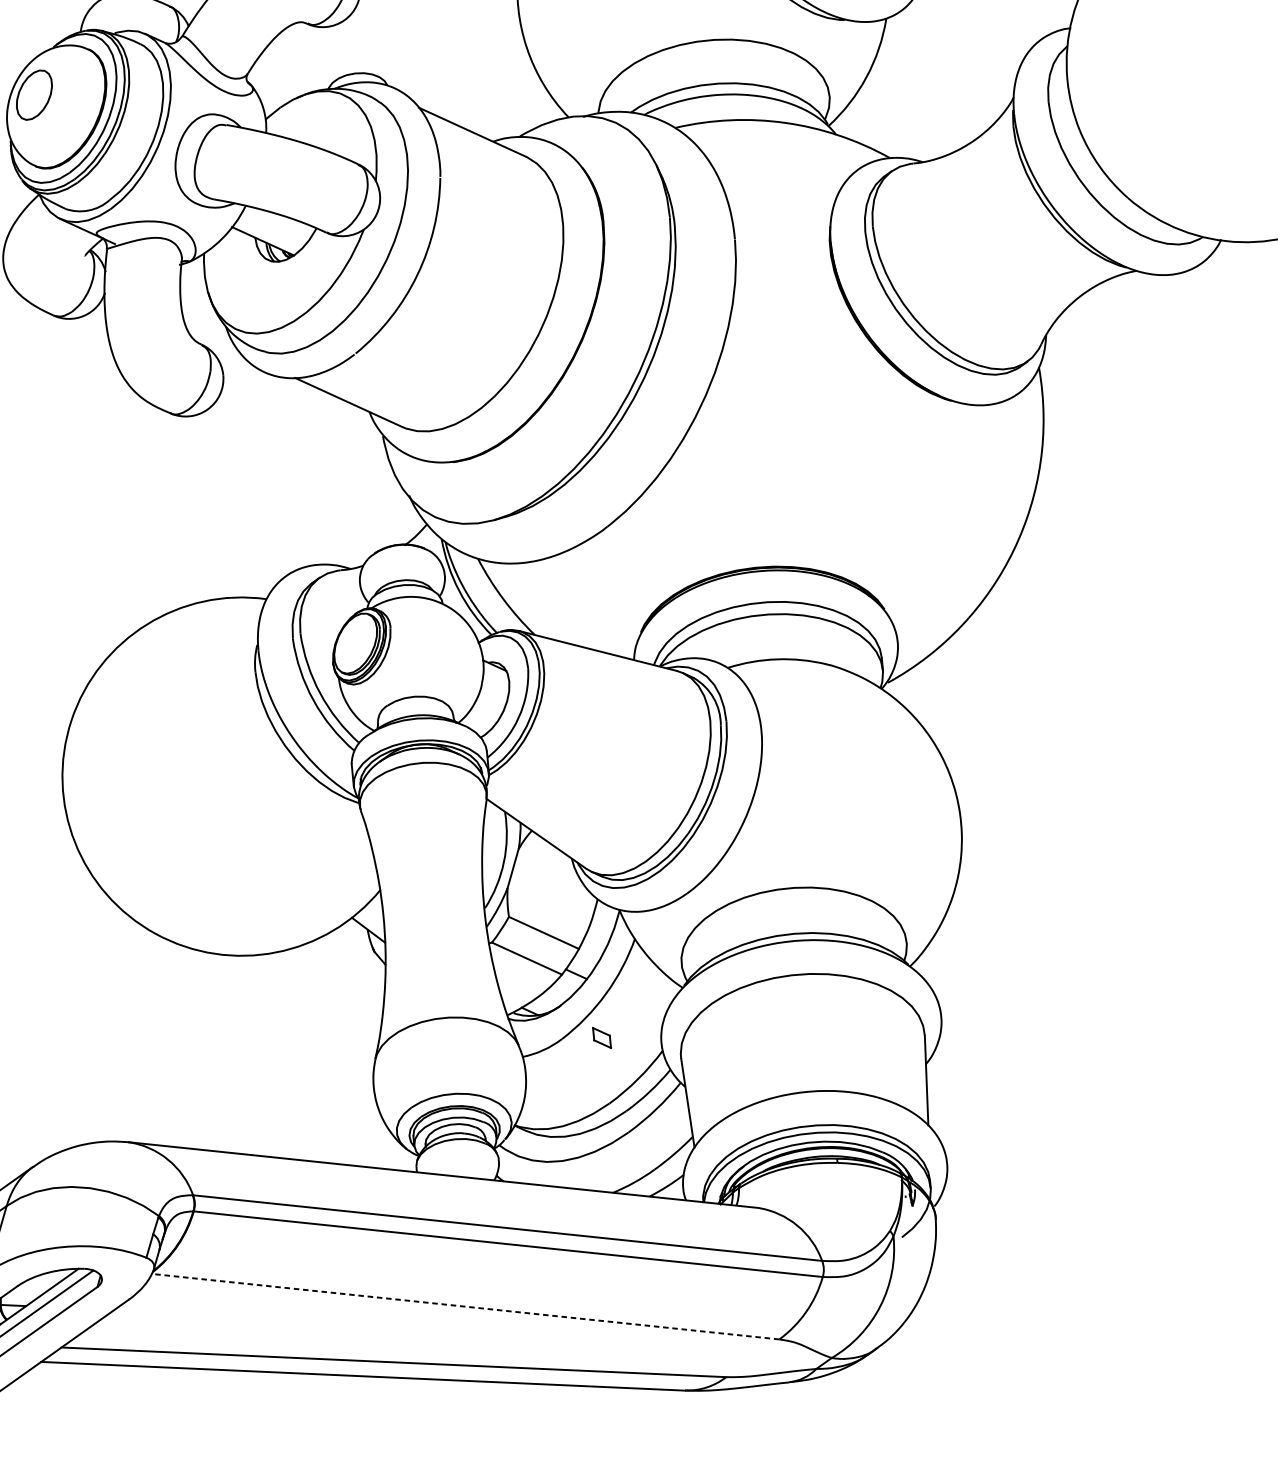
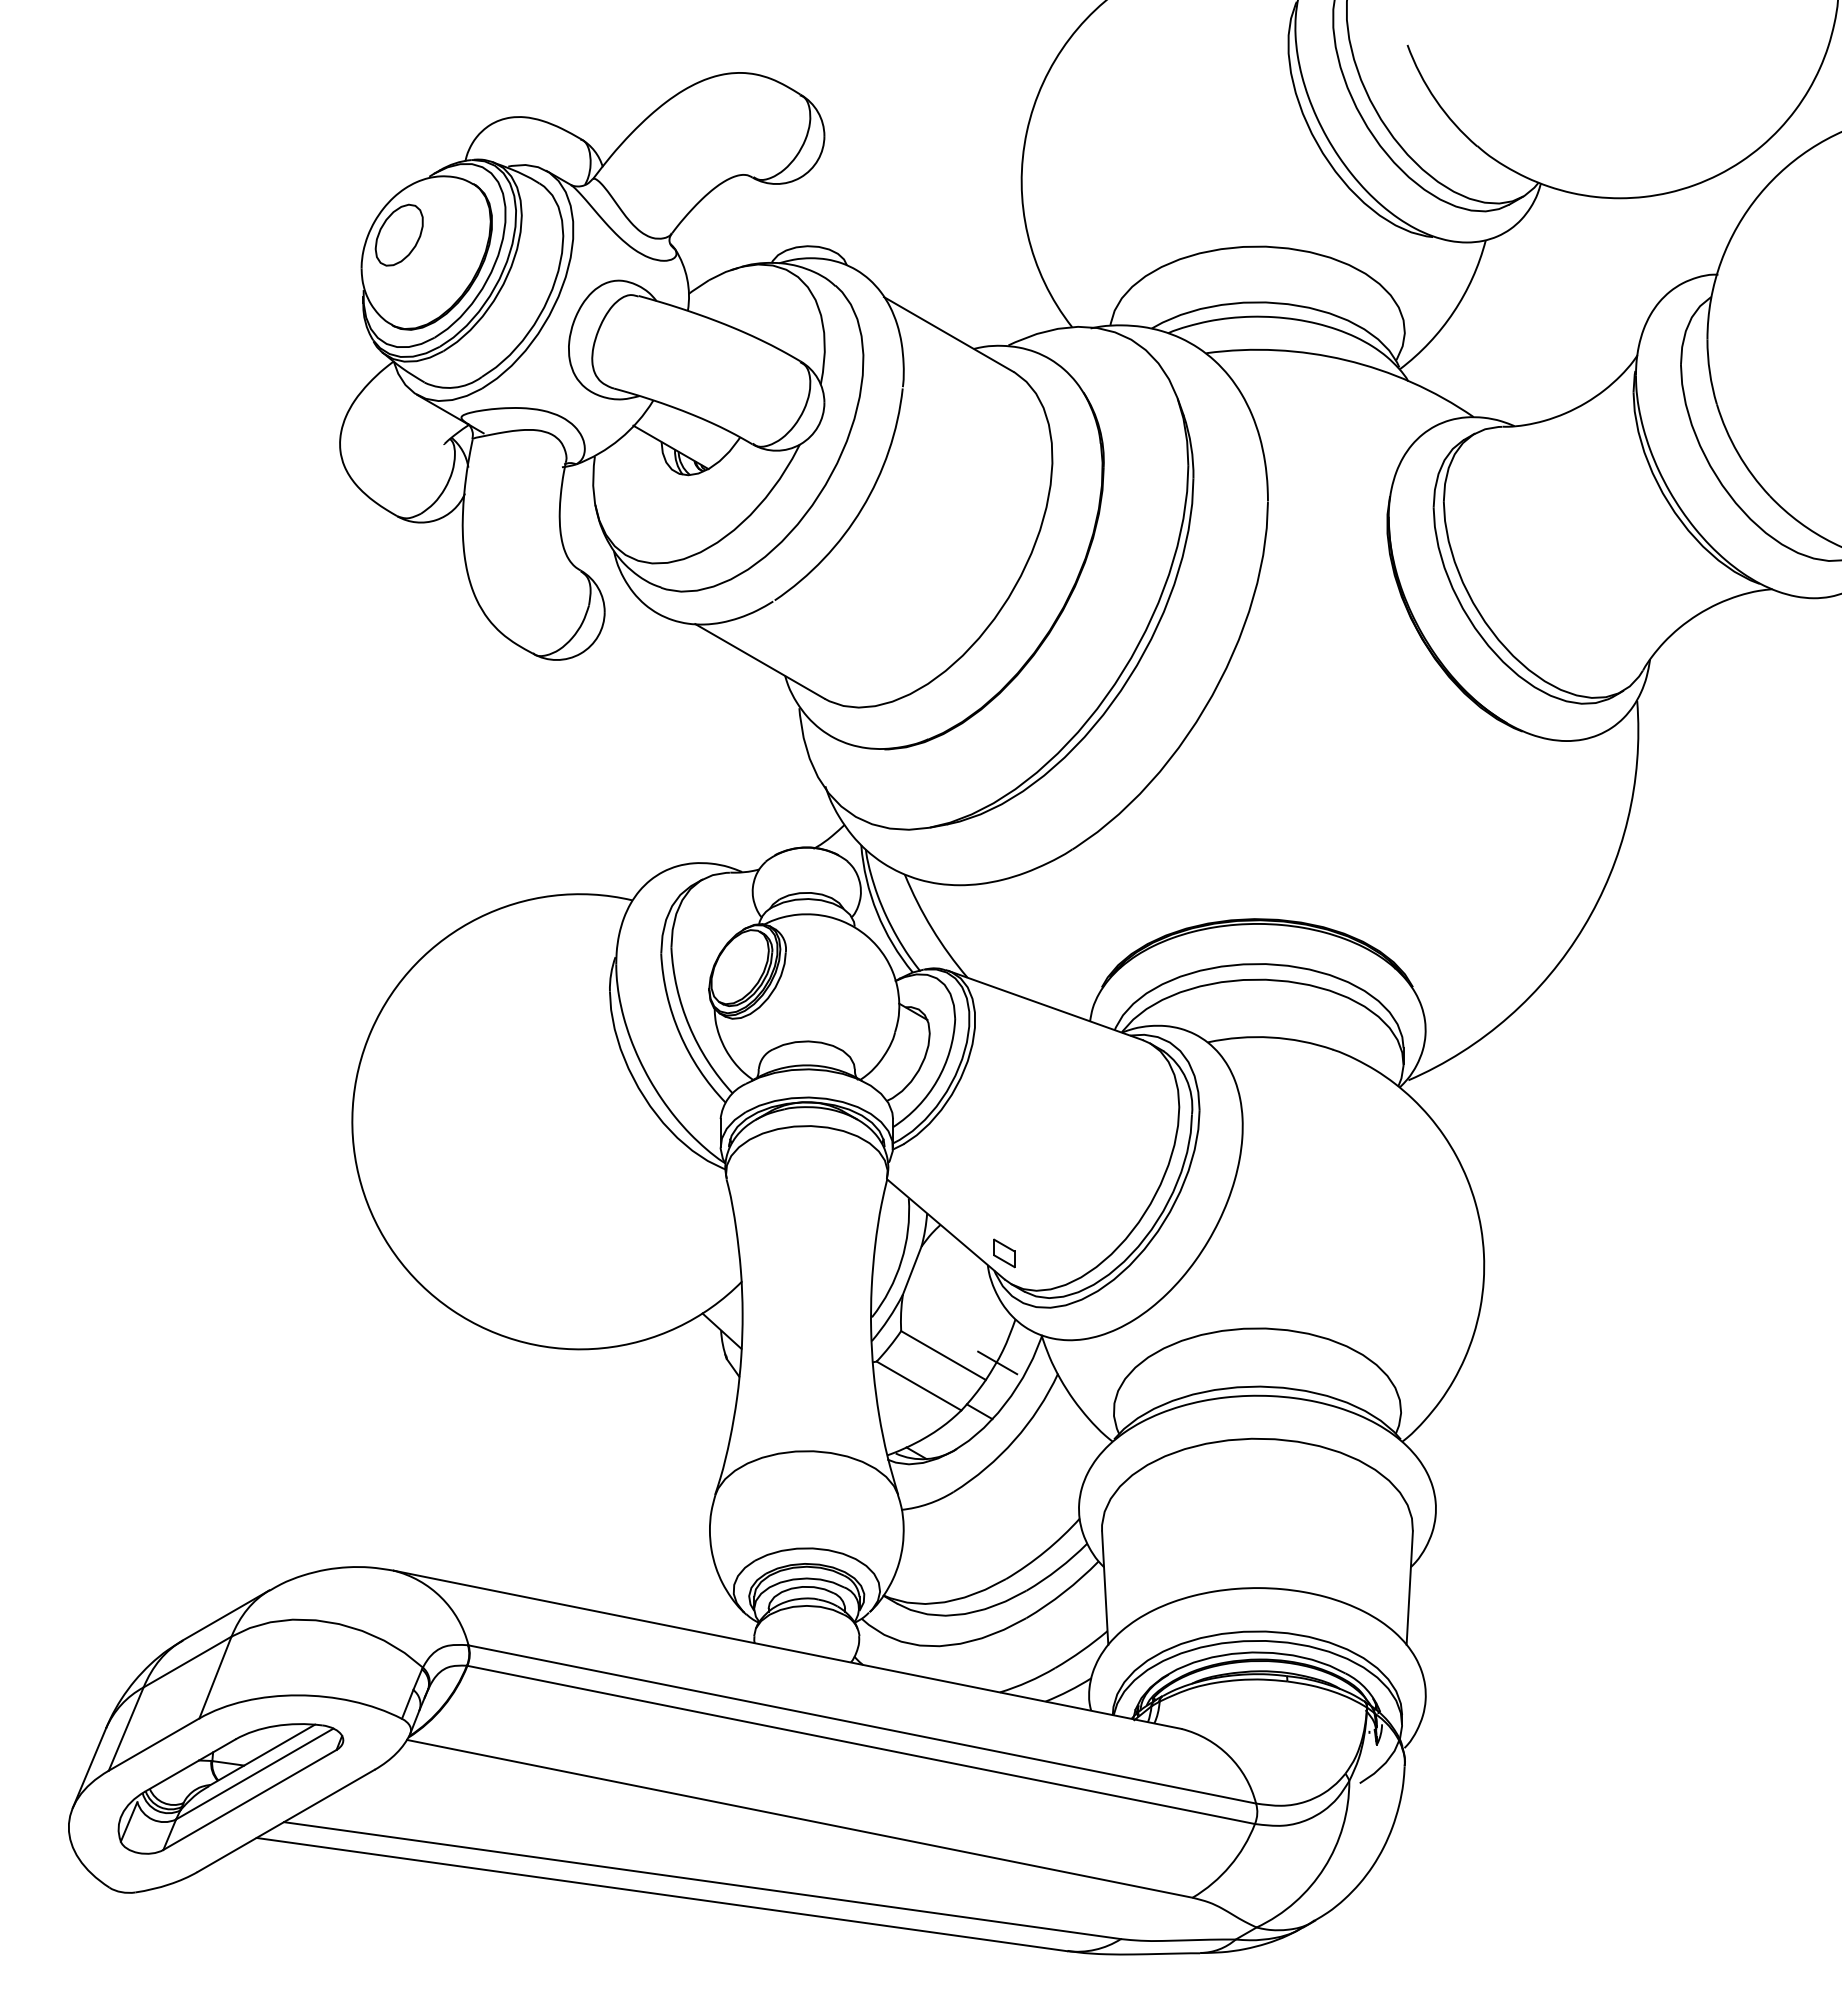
line: (586, 934) -> (997, 1362), added
part: (602, 1038) -> (1004, 1253), moved
line: (465, 1306) -> (799, 1818), dashed -> solid

